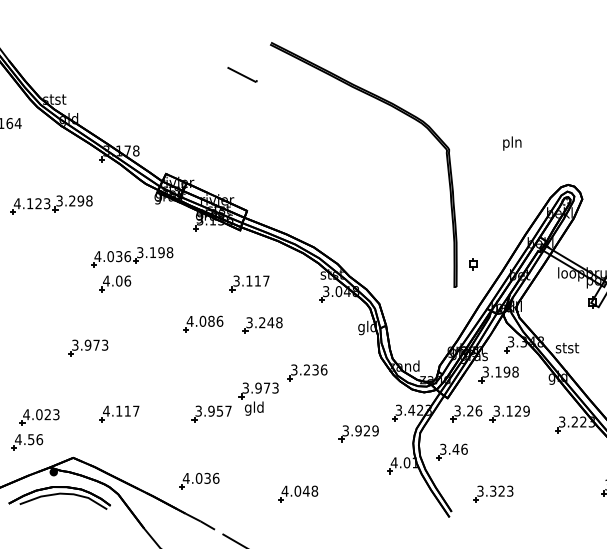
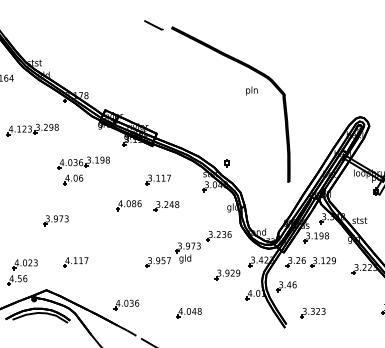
line: (241, 75) -> (153, 25), moved
text: (511, 142) -> (251, 90), moved
part: (472, 264) -> (226, 163), moved
part: (259, 393) -> (188, 249), moved

